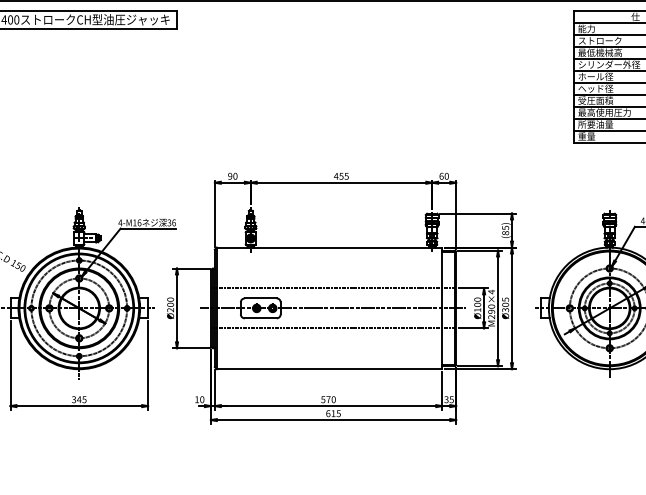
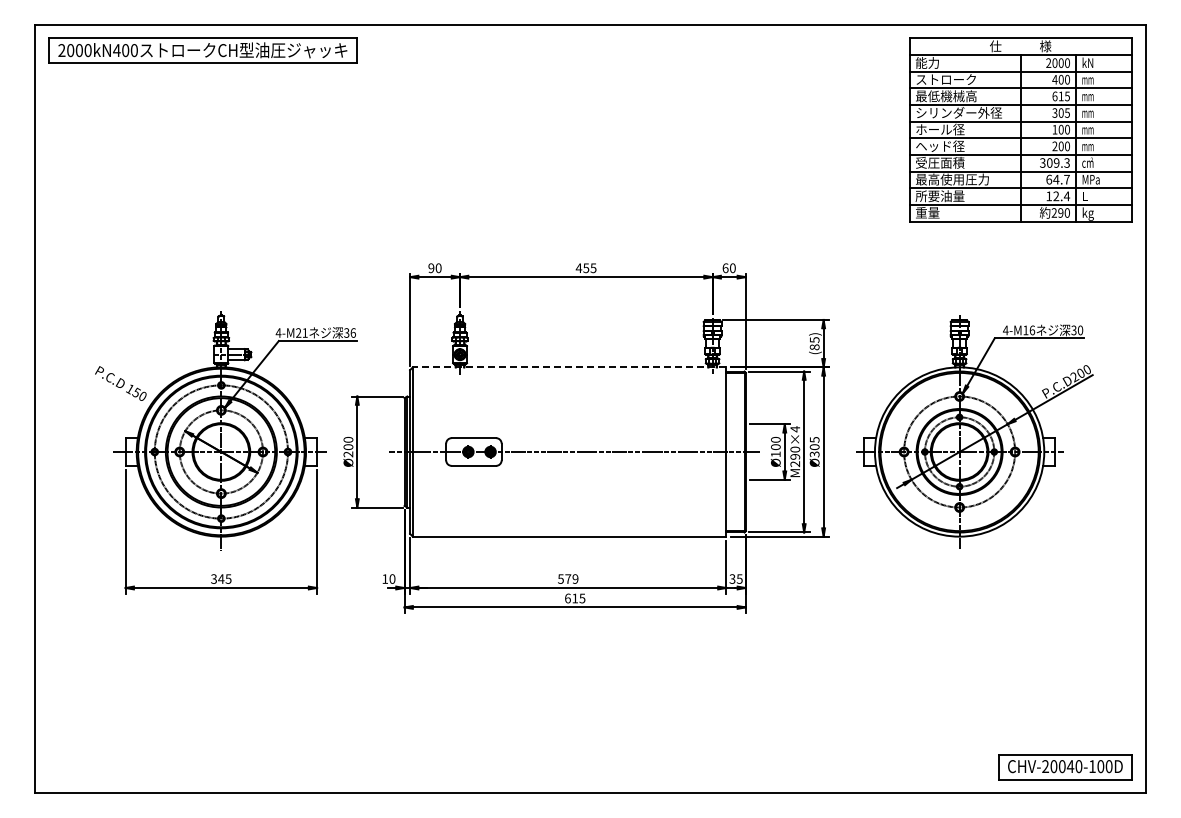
text: (136, 222) -> (301, 332), 4-M16 -> 4-M21
line: (329, 247) -> (569, 367), solid -> dashed
line: (333, 288) -> (574, 424), removed
line: (333, 328) -> (574, 479), removed
text: (333, 399) -> (575, 578), 570 -> 579

